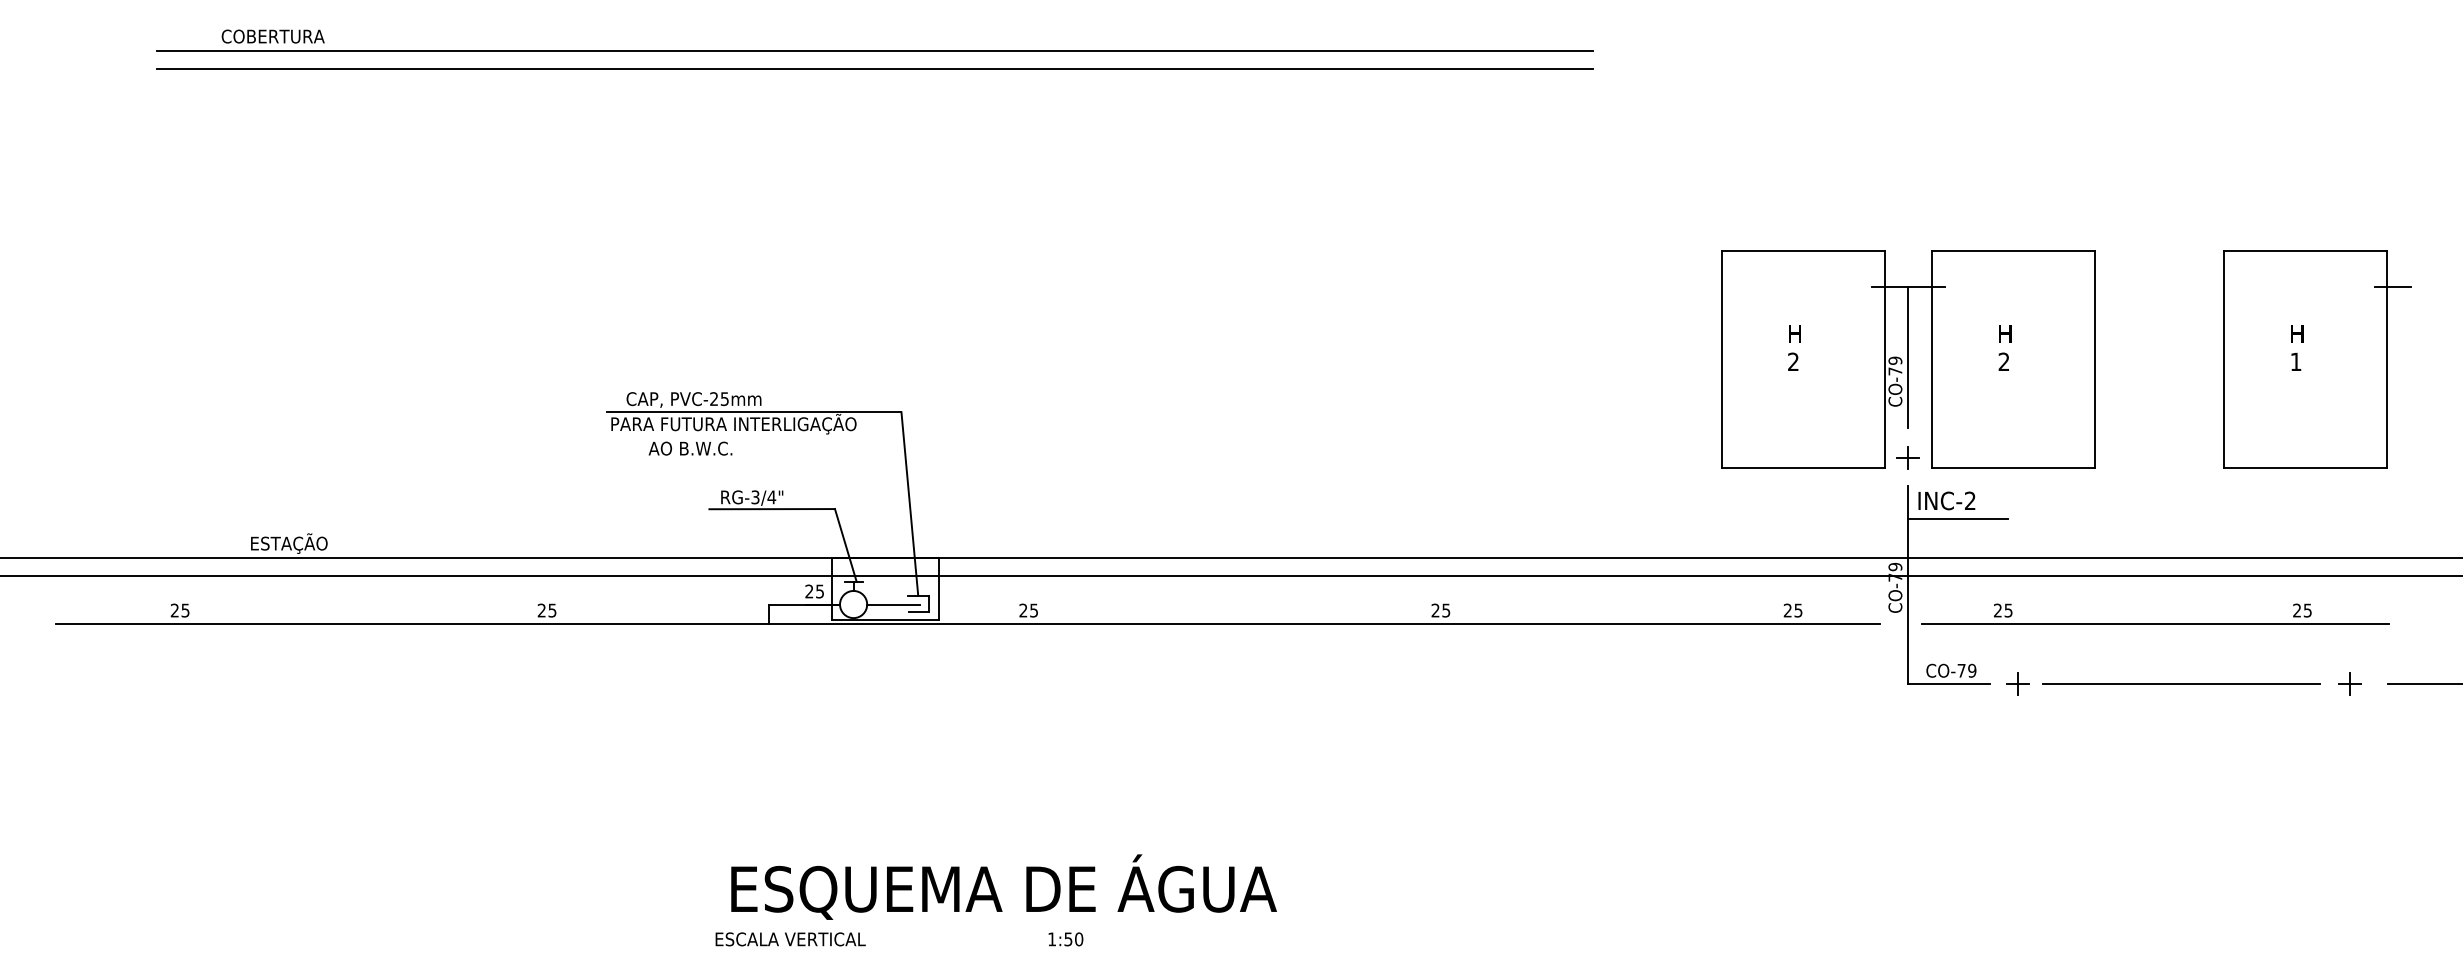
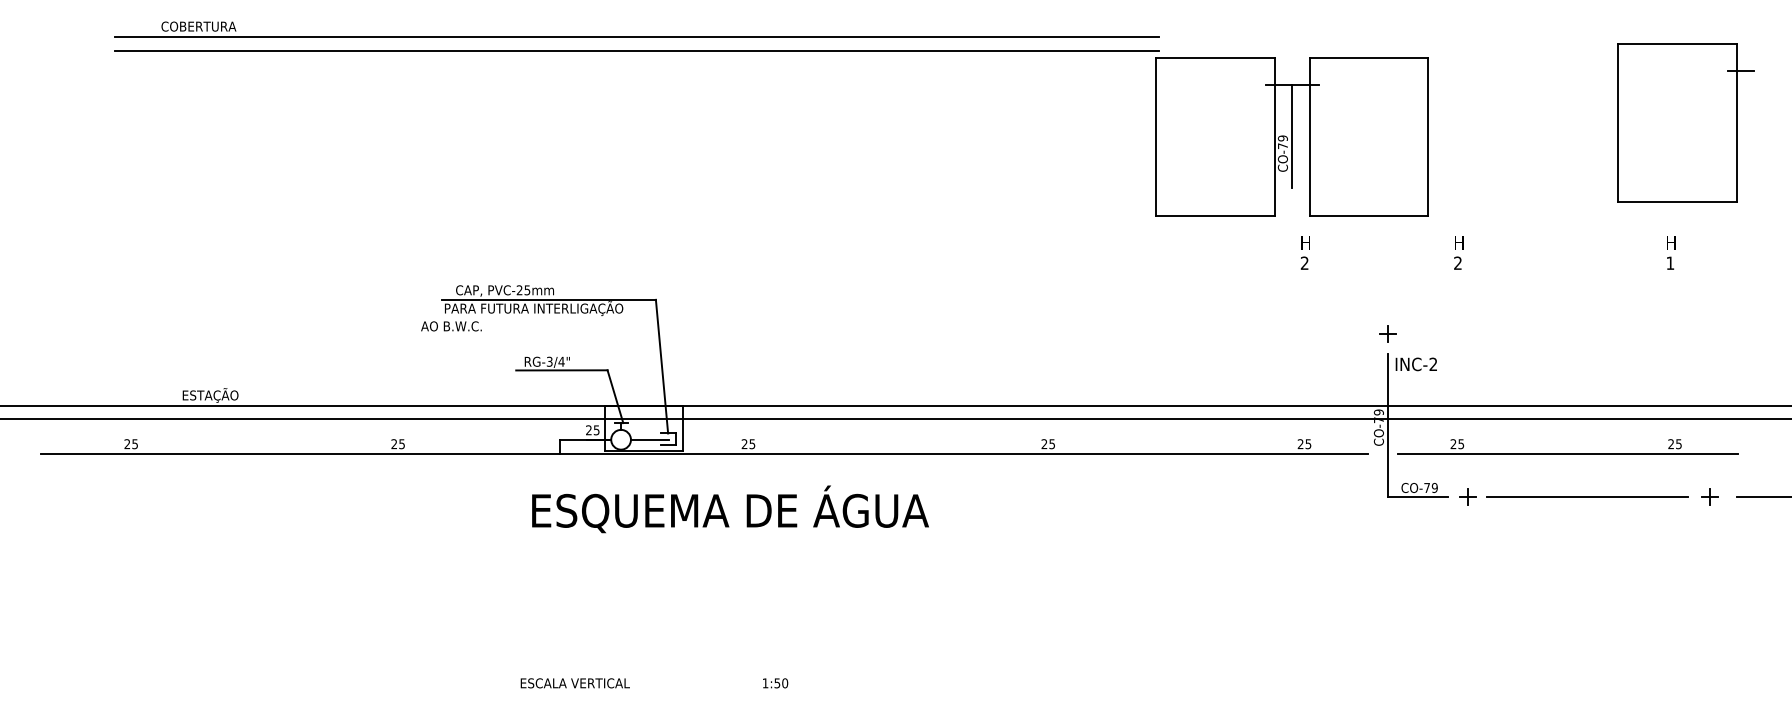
part: (1907, 358) -> (1291, 136), moved
part: (2316, 358) -> (1685, 122), moved
text: (690, 448) -> (451, 326), moved
line: (1958, 518) -> (1424, 377), removed
text: (1003, 887) -> (730, 509), moved

